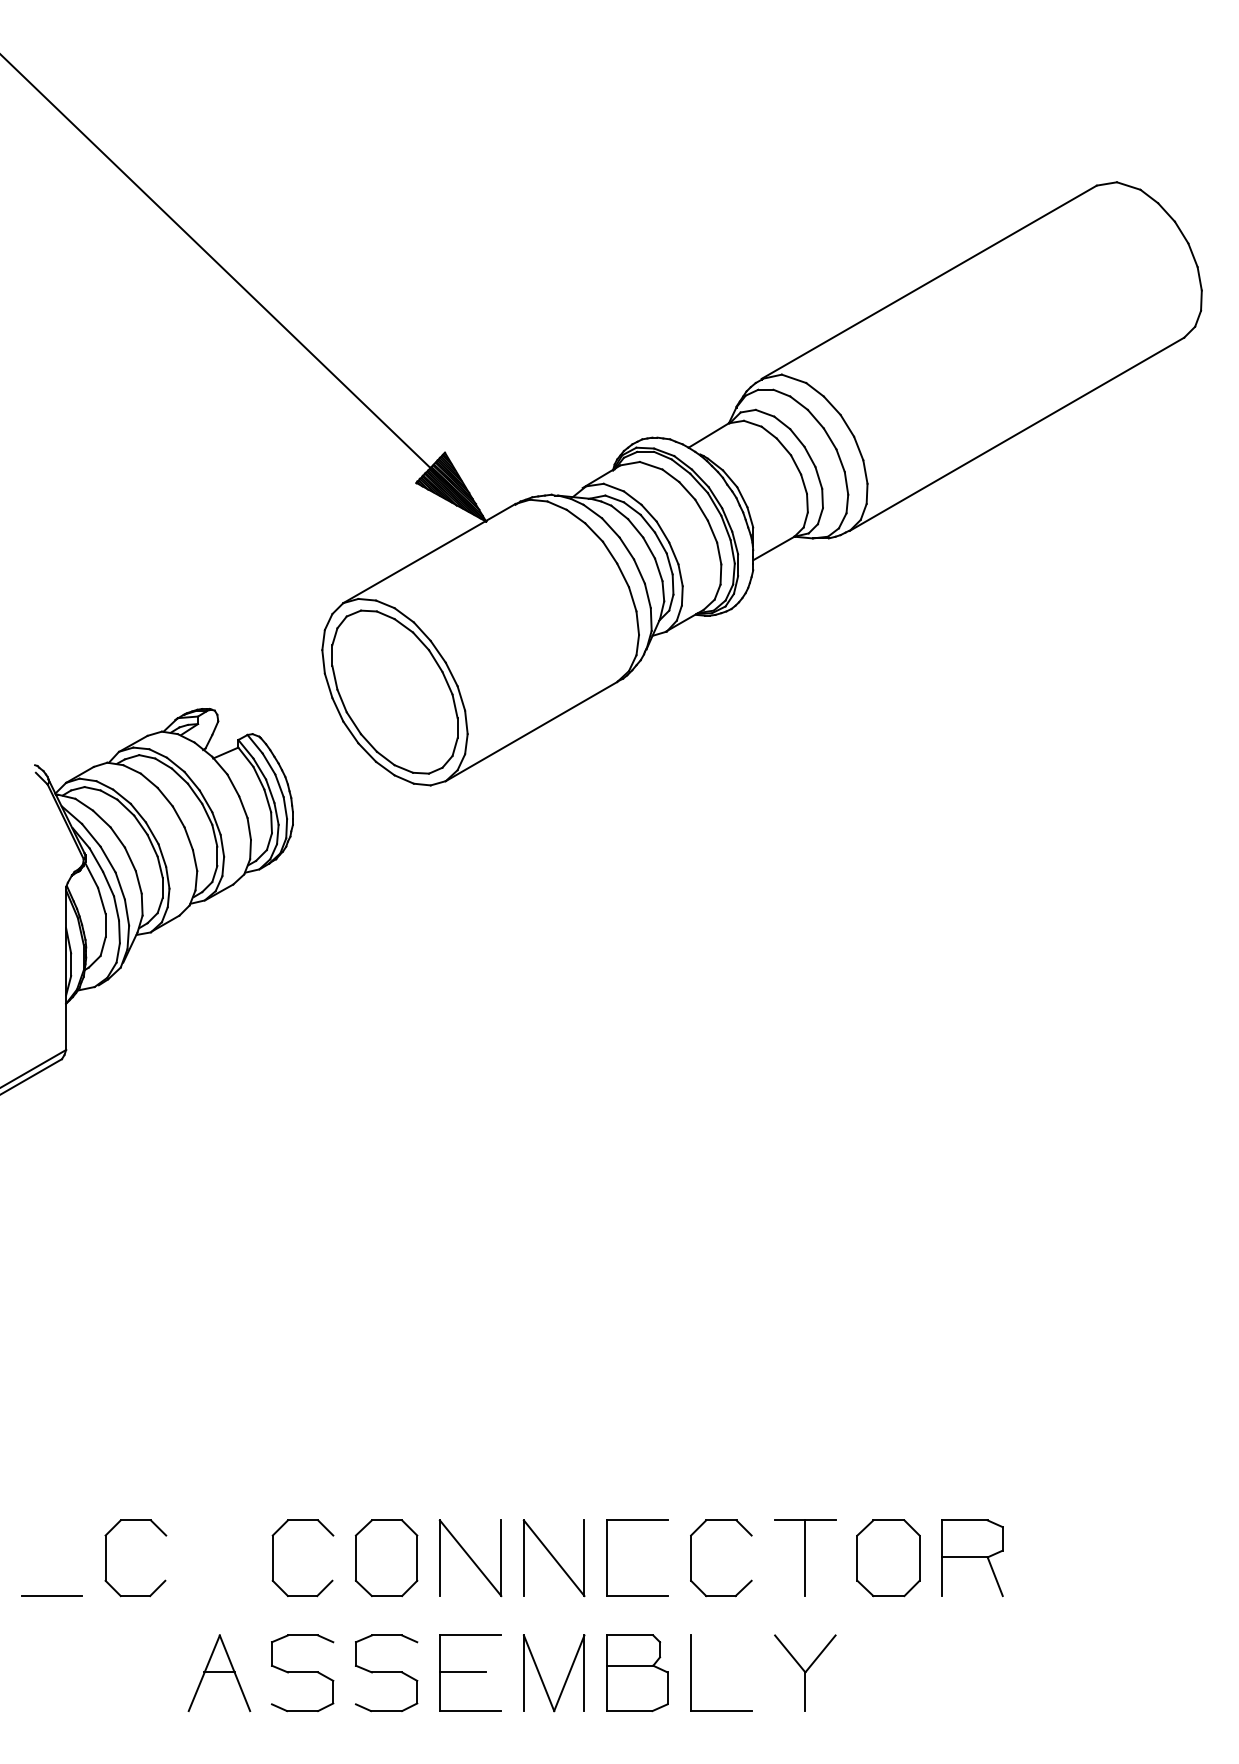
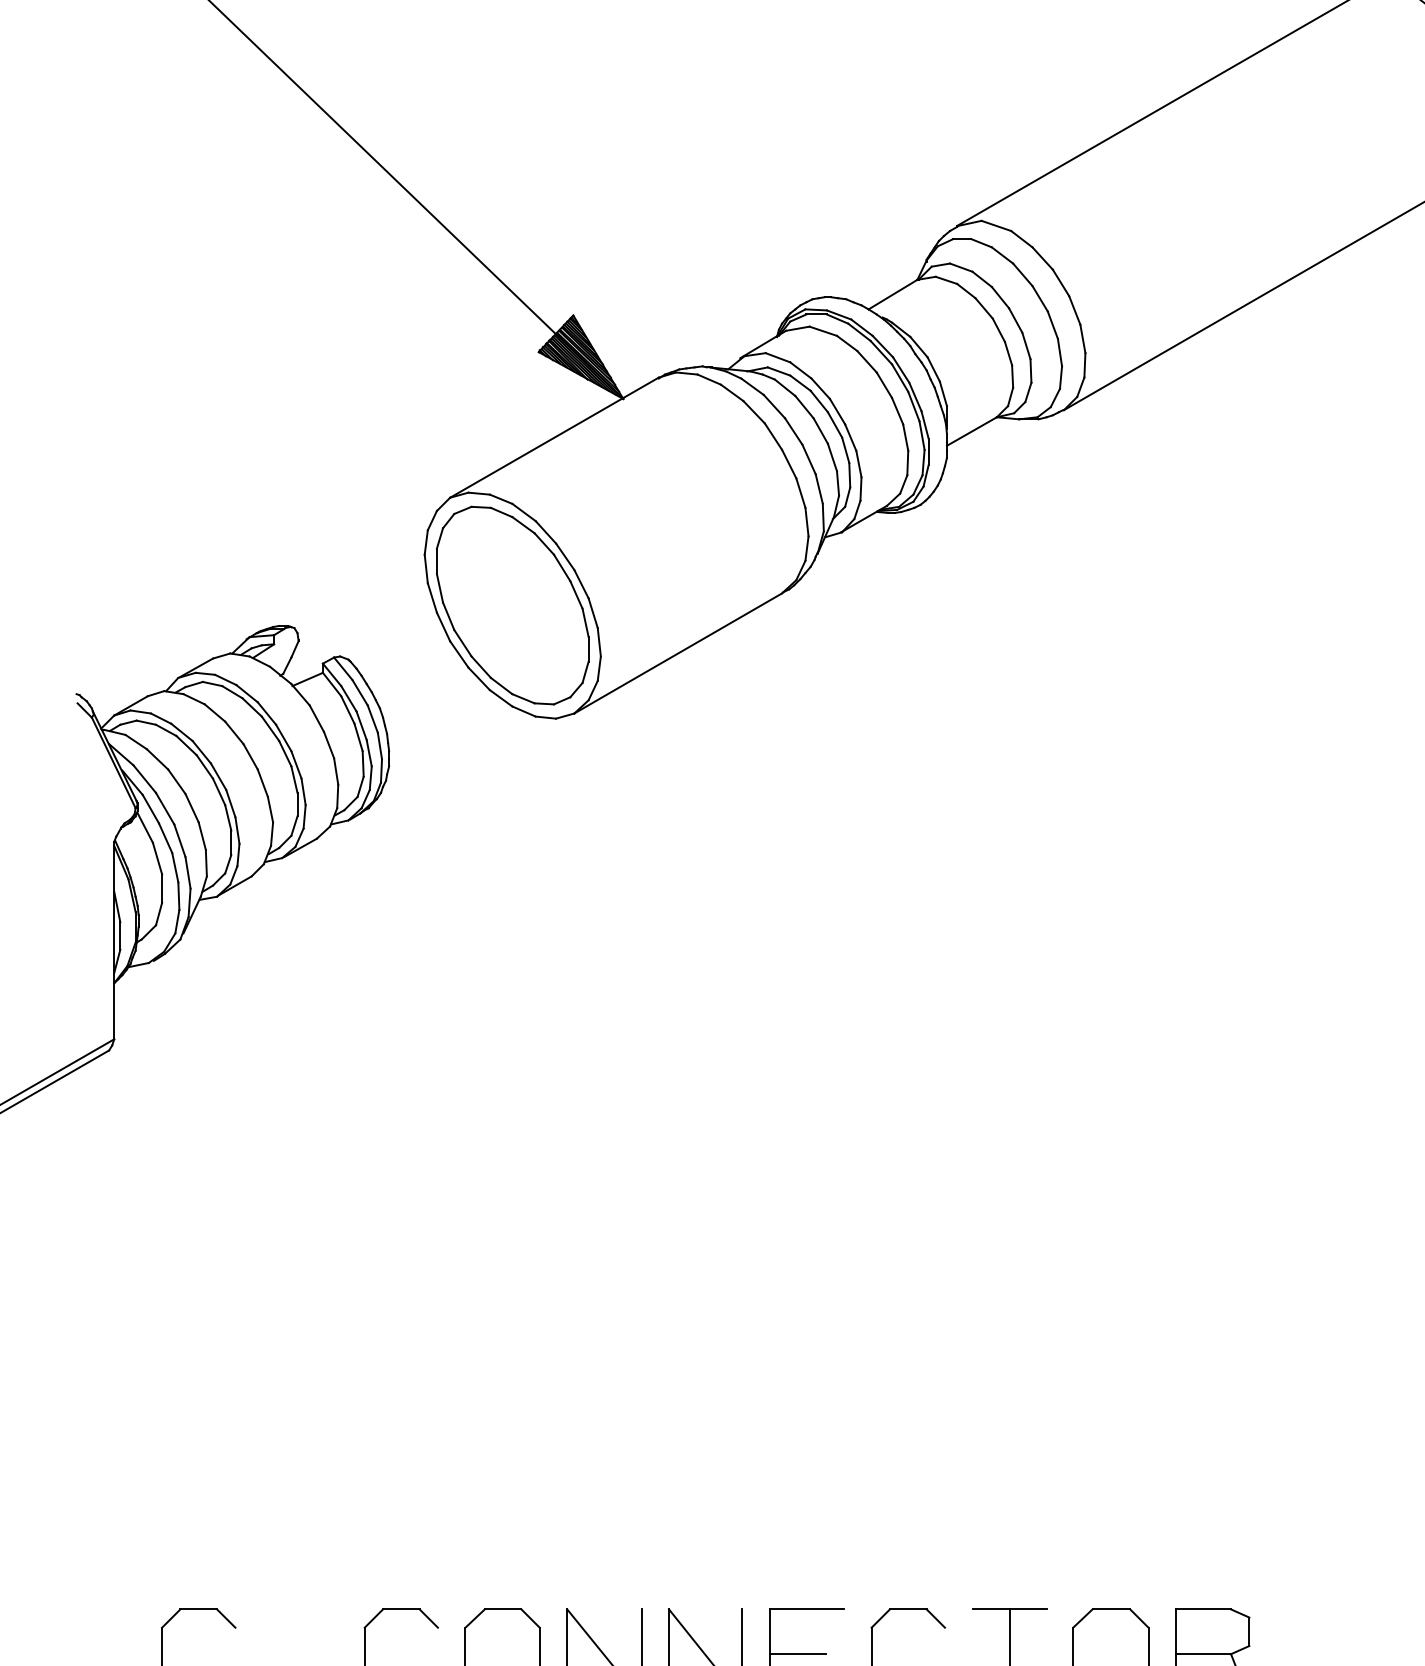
line: (630, 1557) -> (798, 1654), added

